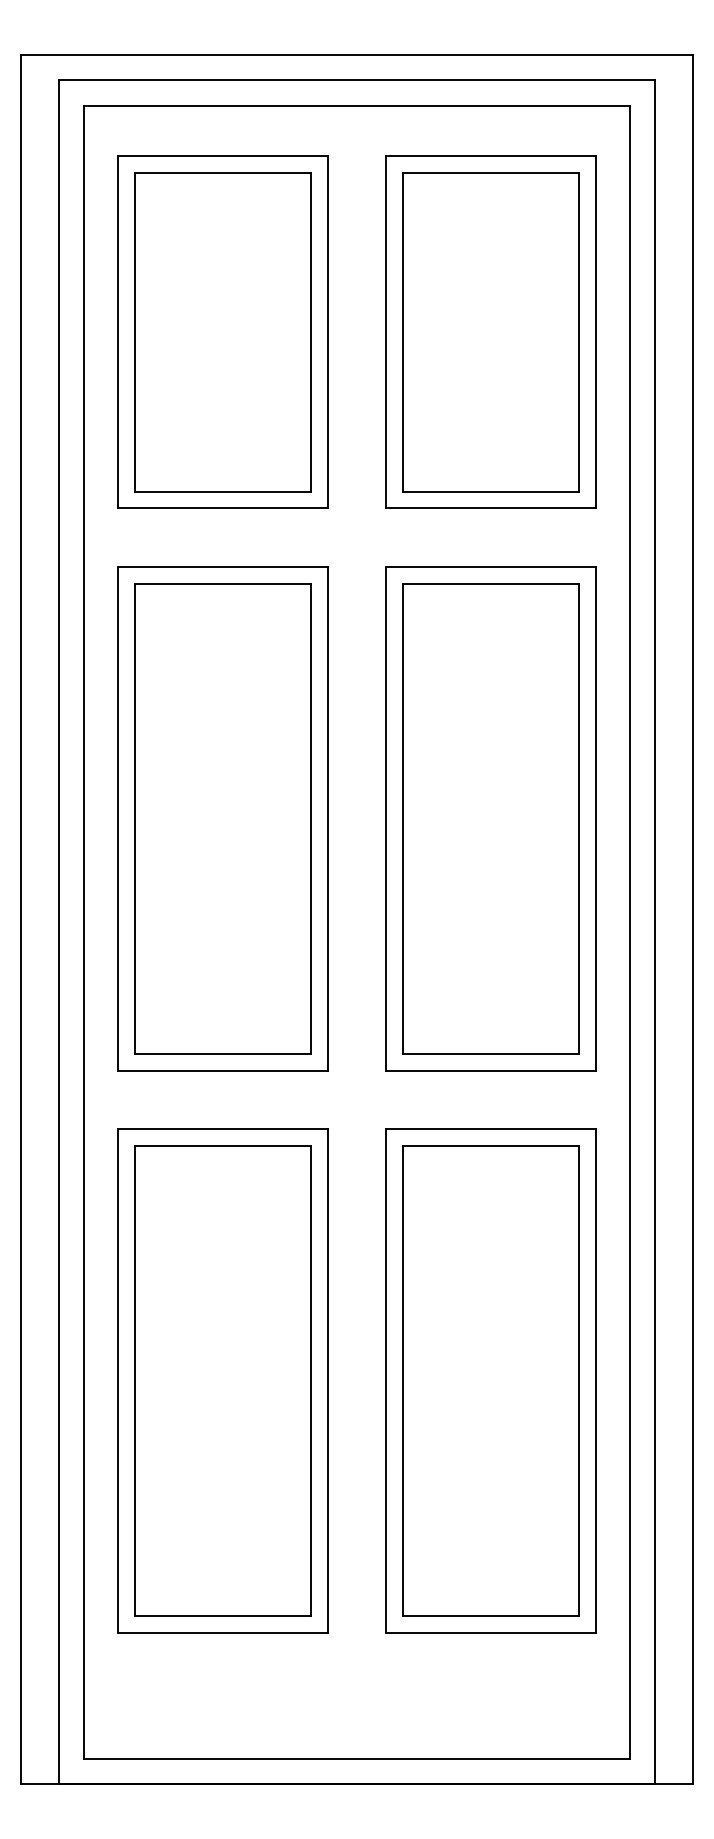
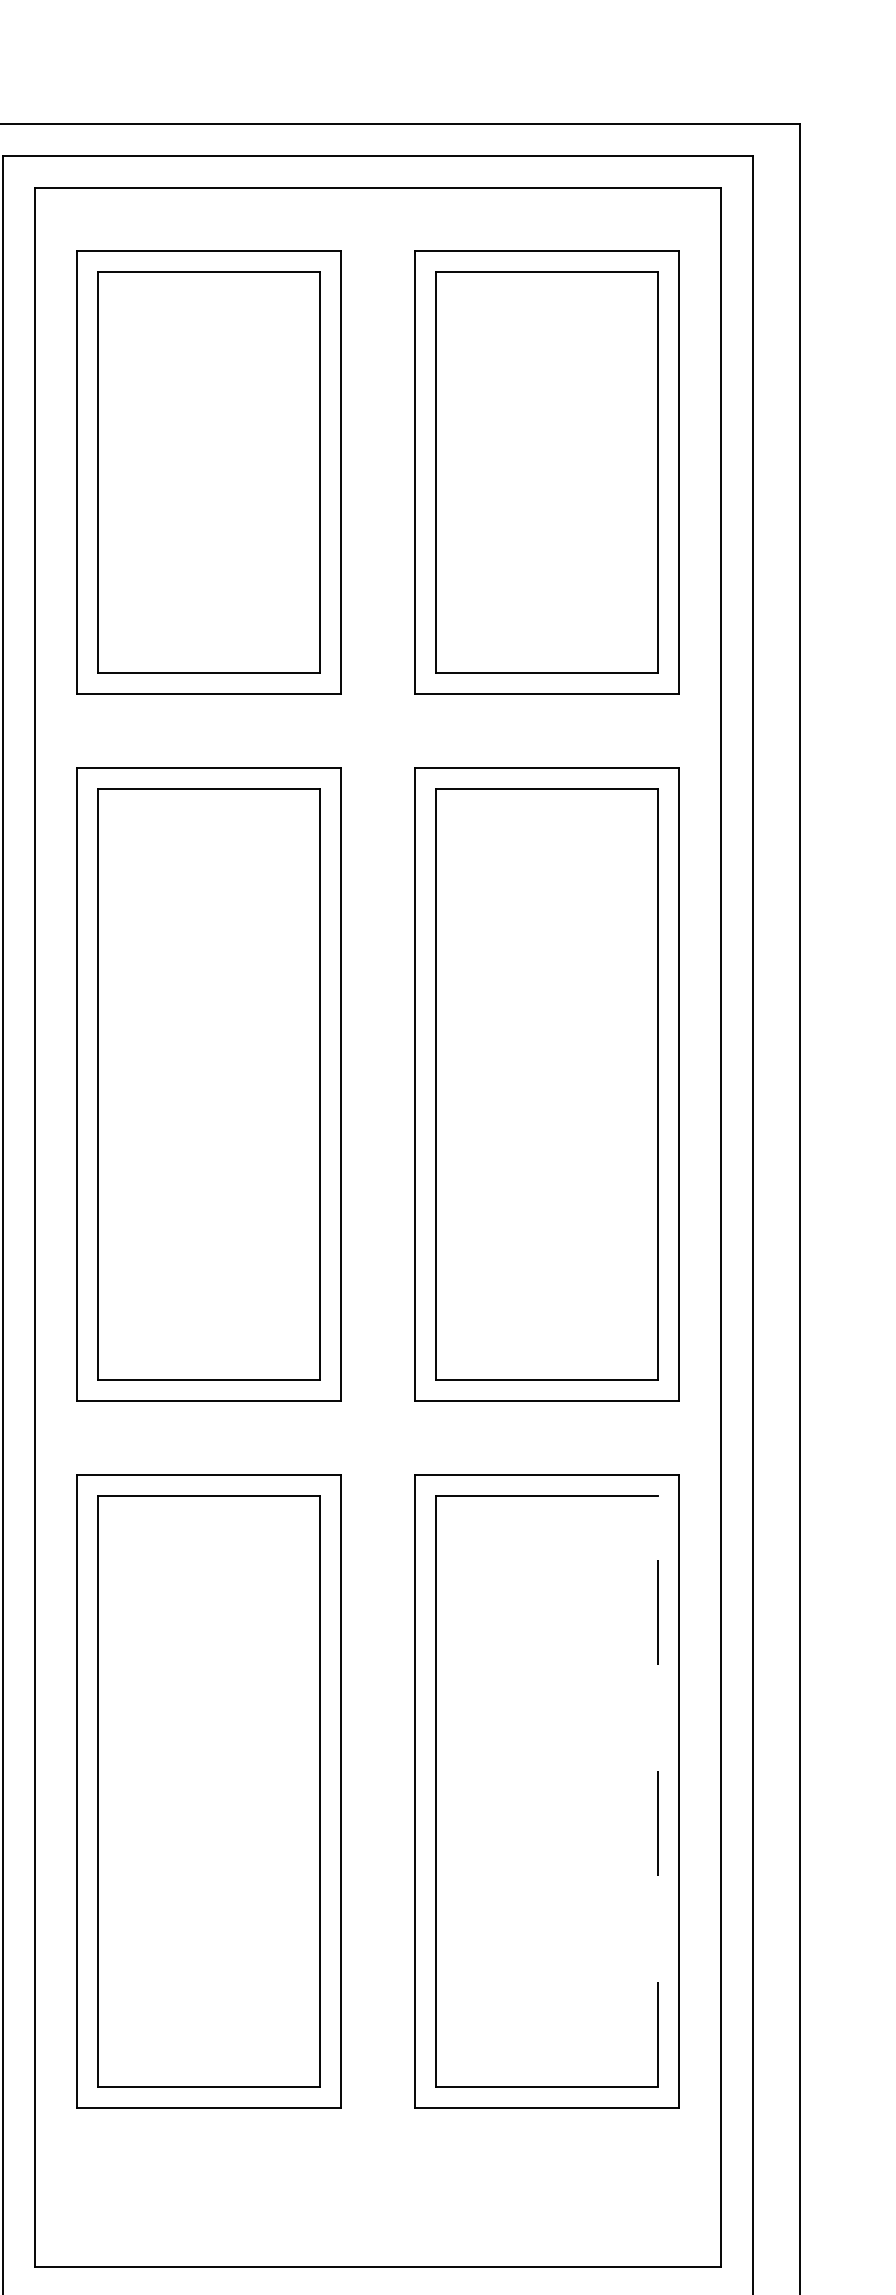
line: (579, 1381) -> (657, 1792), solid -> dashed

